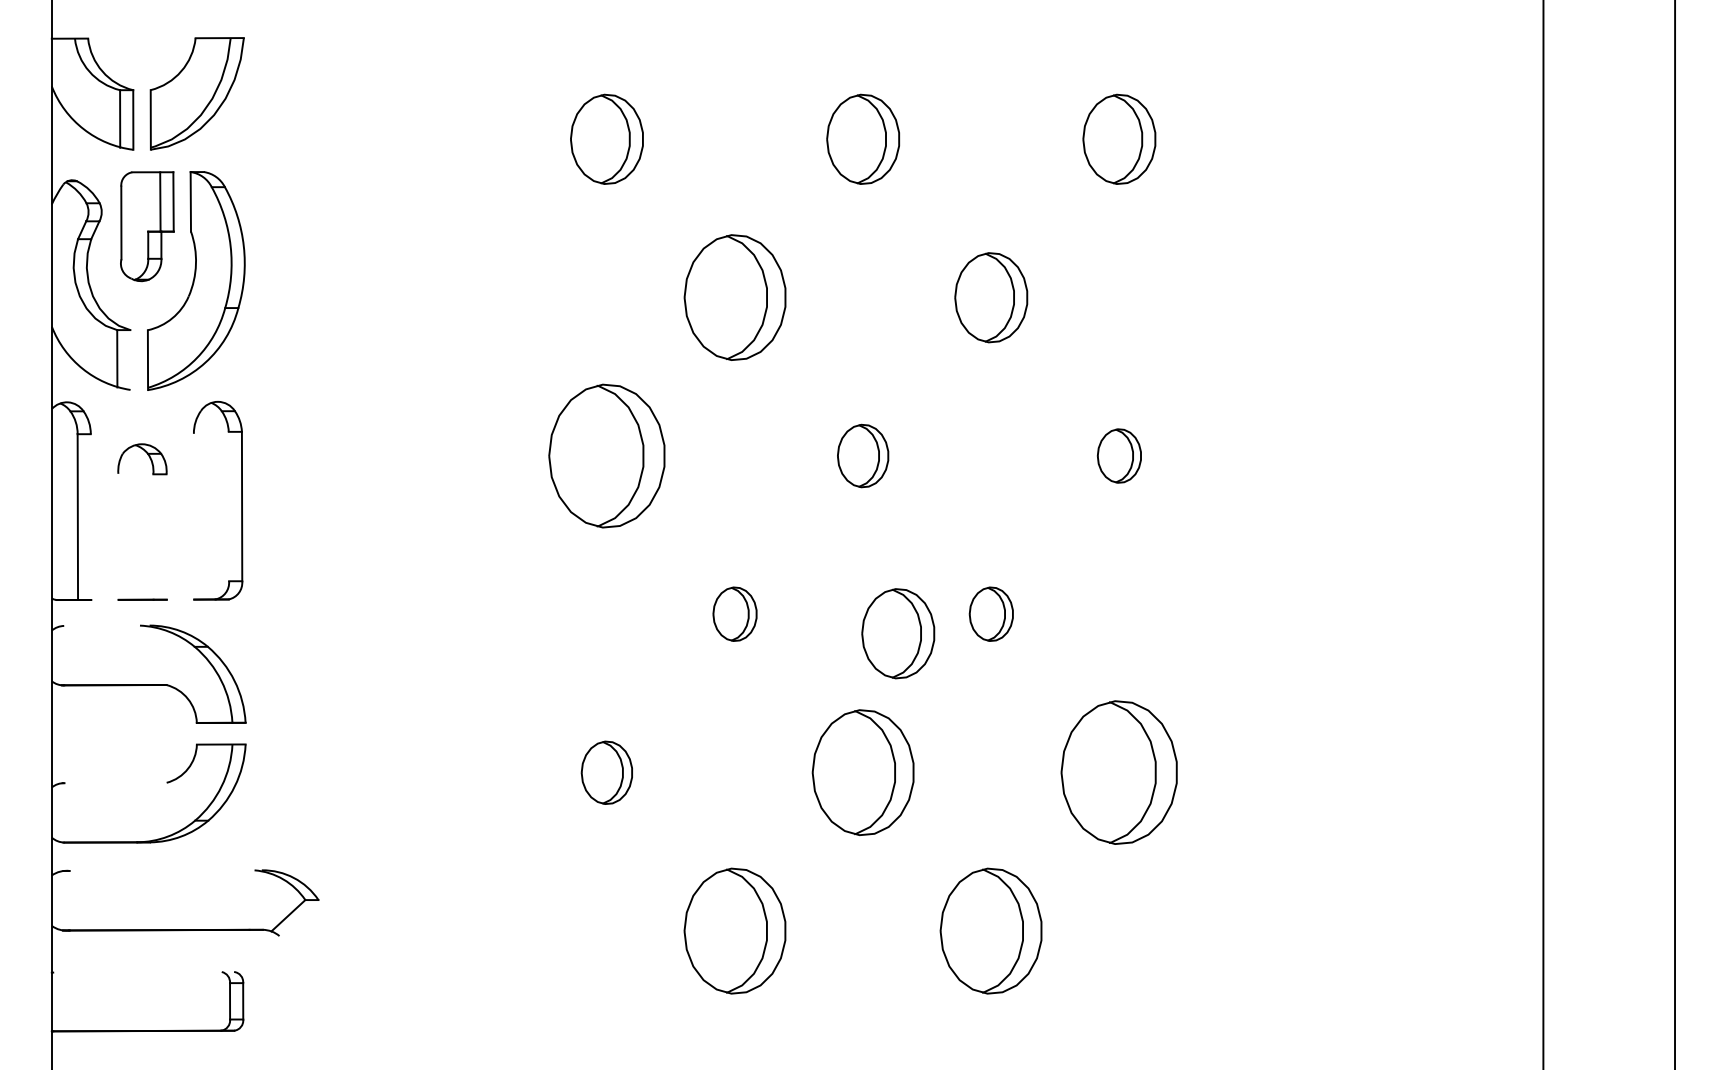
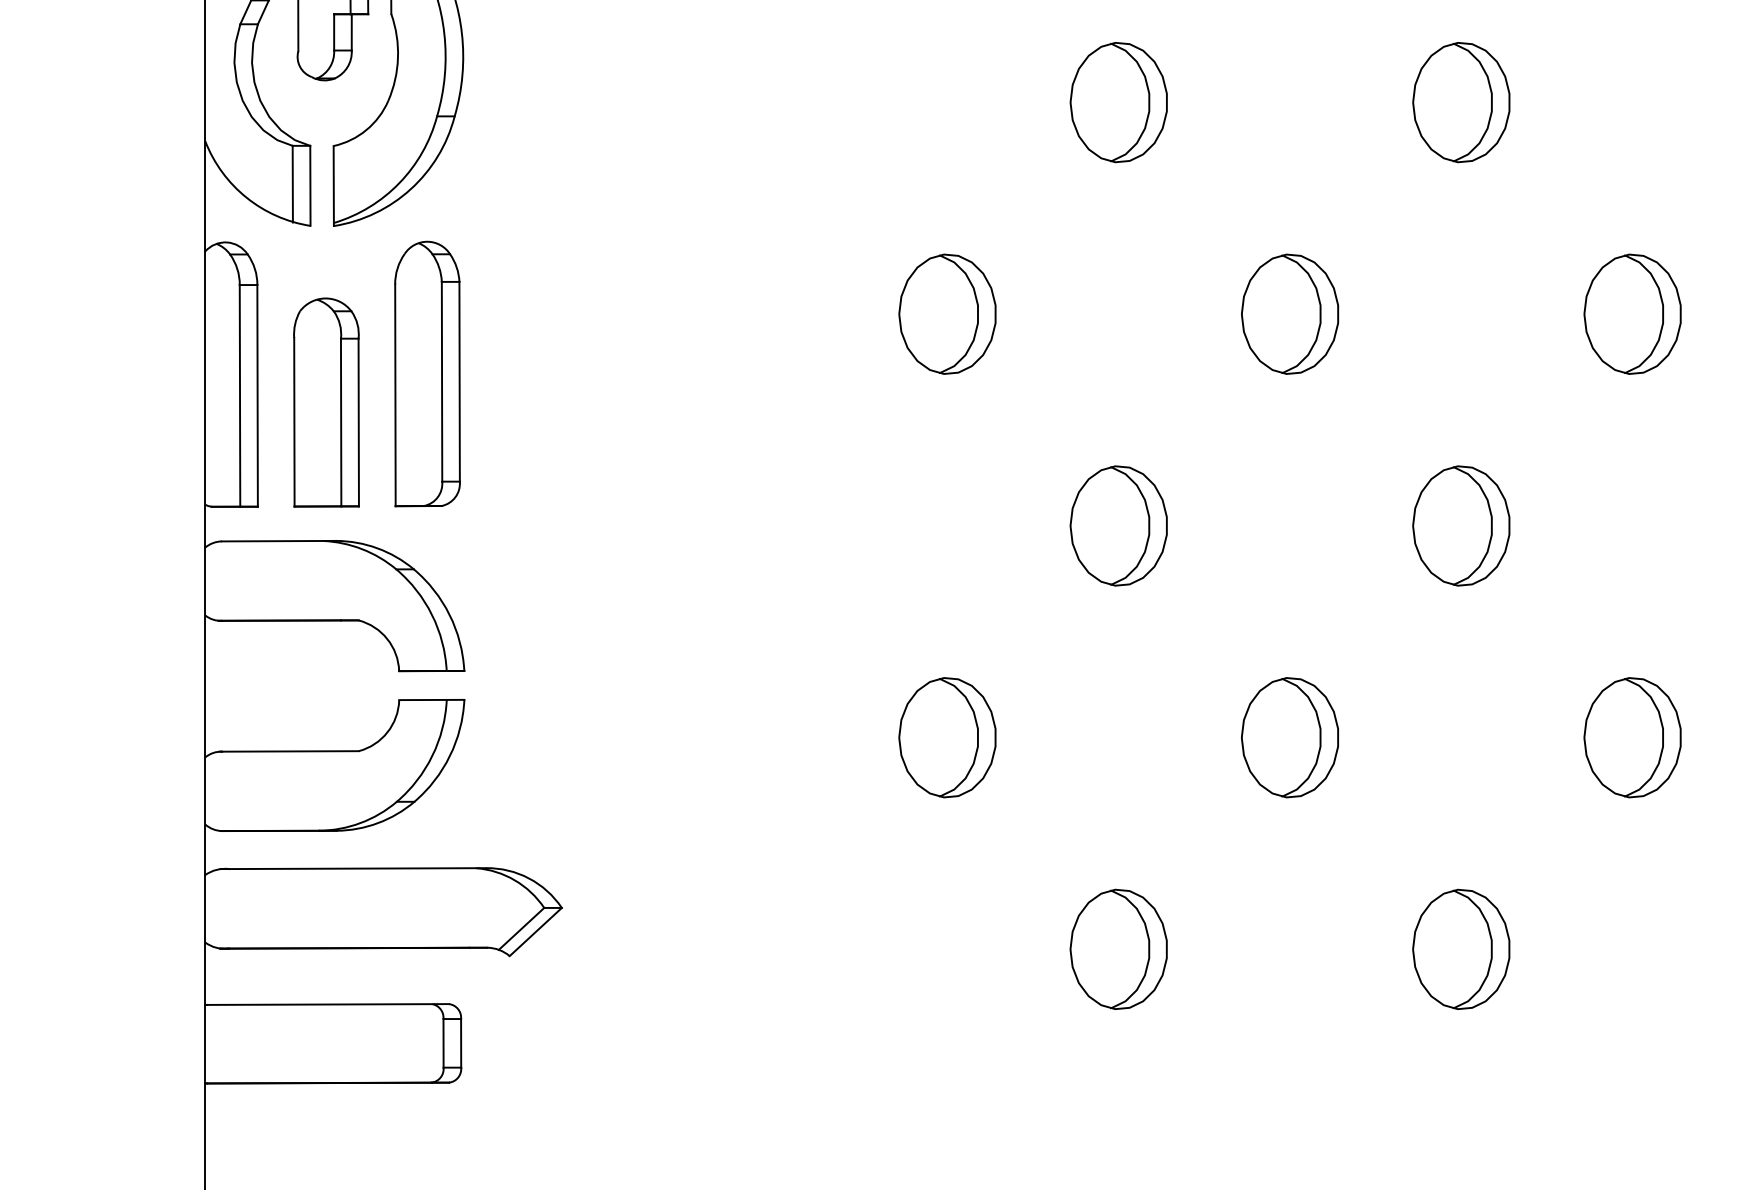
part: (734, 297) -> (1118, 102), size x0.71
line: (130, 359) -> (310, 185), added
part: (606, 455) -> (946, 313), size x0.62
part: (862, 455) -> (1289, 313), size x1.43
part: (1119, 455) -> (1632, 313), size x1.67
line: (228, 506) -> (441, 381), added
line: (193, 516) -> (394, 395), added
line: (90, 517) -> (256, 396), added
line: (118, 536) -> (294, 421), added
line: (153, 536) -> (341, 421), added
line: (166, 536) -> (358, 421), added
part: (734, 613) -> (1118, 524), size x1.67
part: (991, 613) -> (1461, 524), size x1.67
line: (106, 625) -> (278, 540), added
part: (898, 633) -> (1337, 551), removed
part: (606, 772) -> (946, 737), size x1.43
part: (862, 772) -> (1289, 737), size x0.71
part: (1119, 772) -> (1632, 737), size x0.62
line: (115, 782) -> (290, 750), added
line: (165, 870) -> (357, 868), added
line: (298, 918) -> (535, 932), added
part: (734, 930) -> (1118, 948), size x0.71
part: (991, 930) -> (1461, 948), size x0.71
line: (143, 971) -> (327, 1003), added

